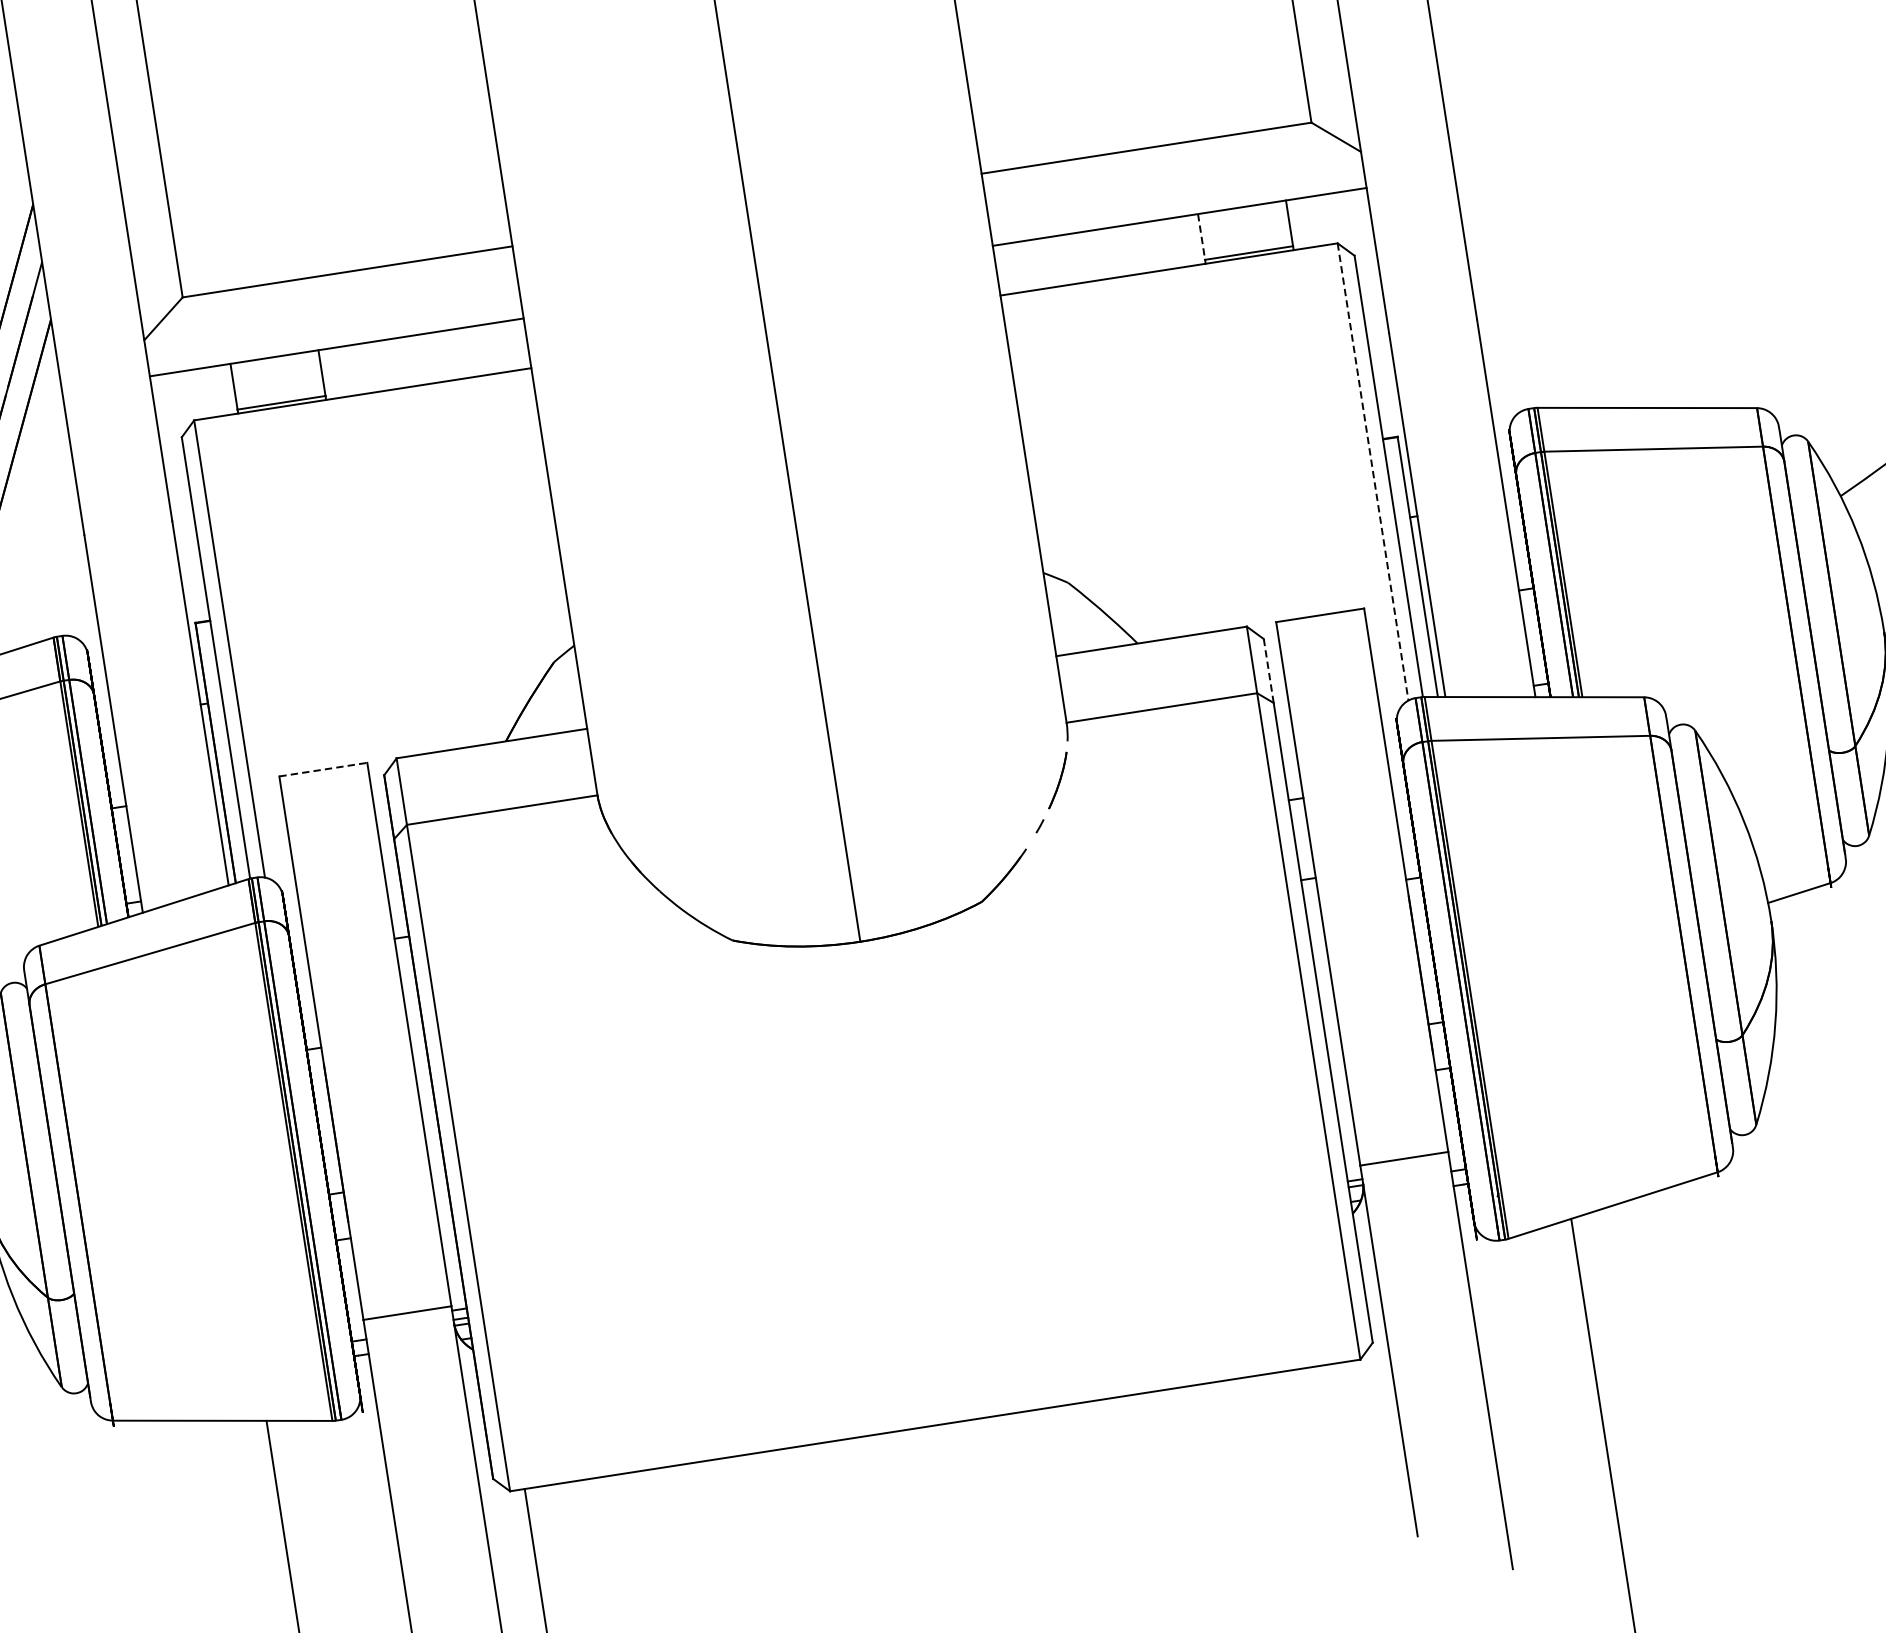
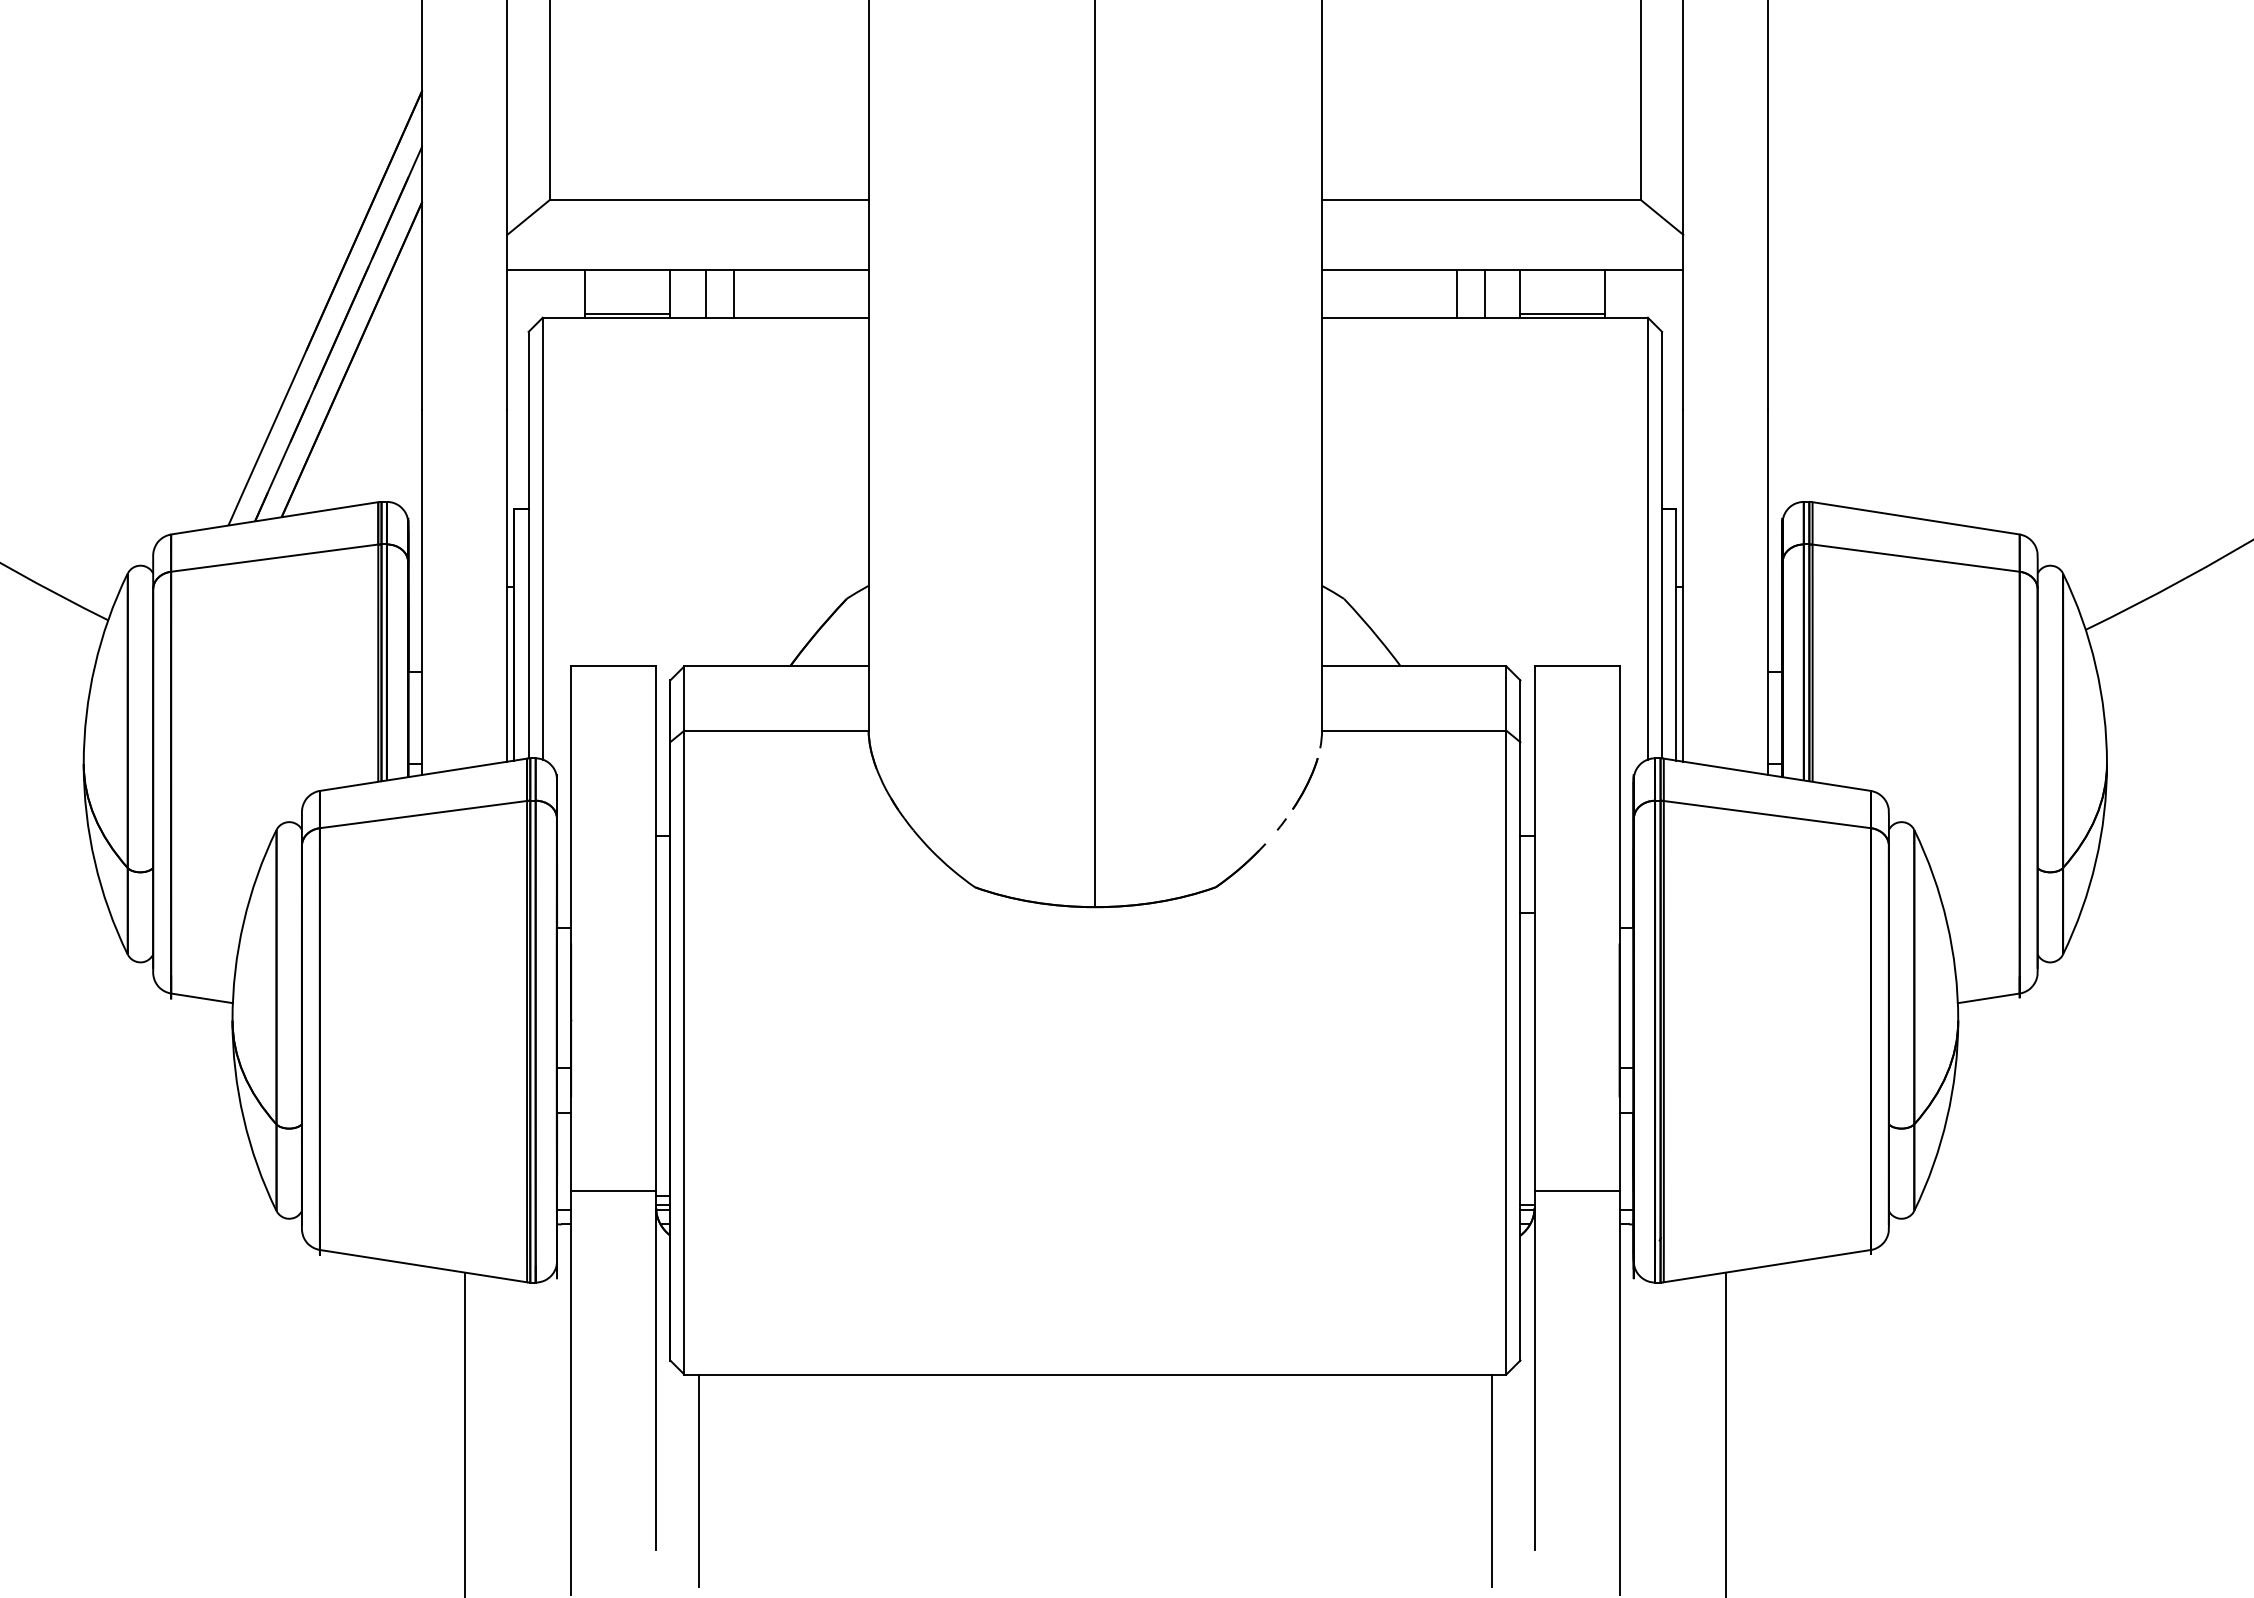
line: (1201, 237) -> (1520, 292), dashed -> solid
line: (1165, 244) -> (1485, 293), added
line: (1135, 248) -> (1456, 293), added
line: (388, 364) -> (734, 293), added
line: (358, 369) -> (705, 293), added
line: (1372, 471) -> (1647, 538), dashed -> solid
line: (1268, 671) -> (1520, 711), dashed -> solid
line: (323, 769) -> (613, 666), dashed -> solid
line: (1363, 1471) -> (1492, 1480), added

